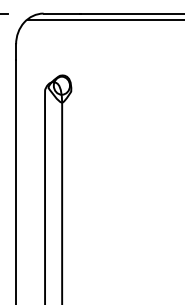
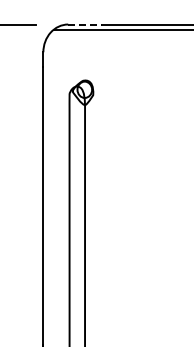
line: (62, 13) -> (85, 24), solid -> dashed

